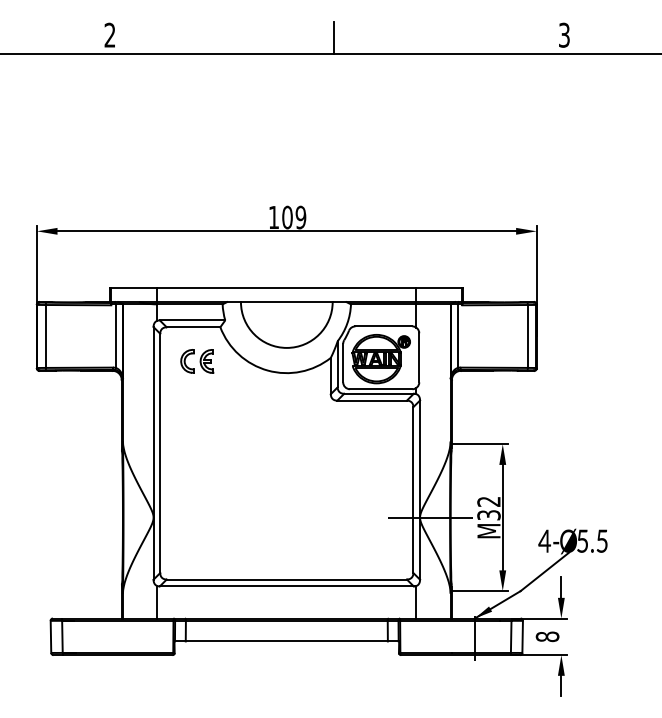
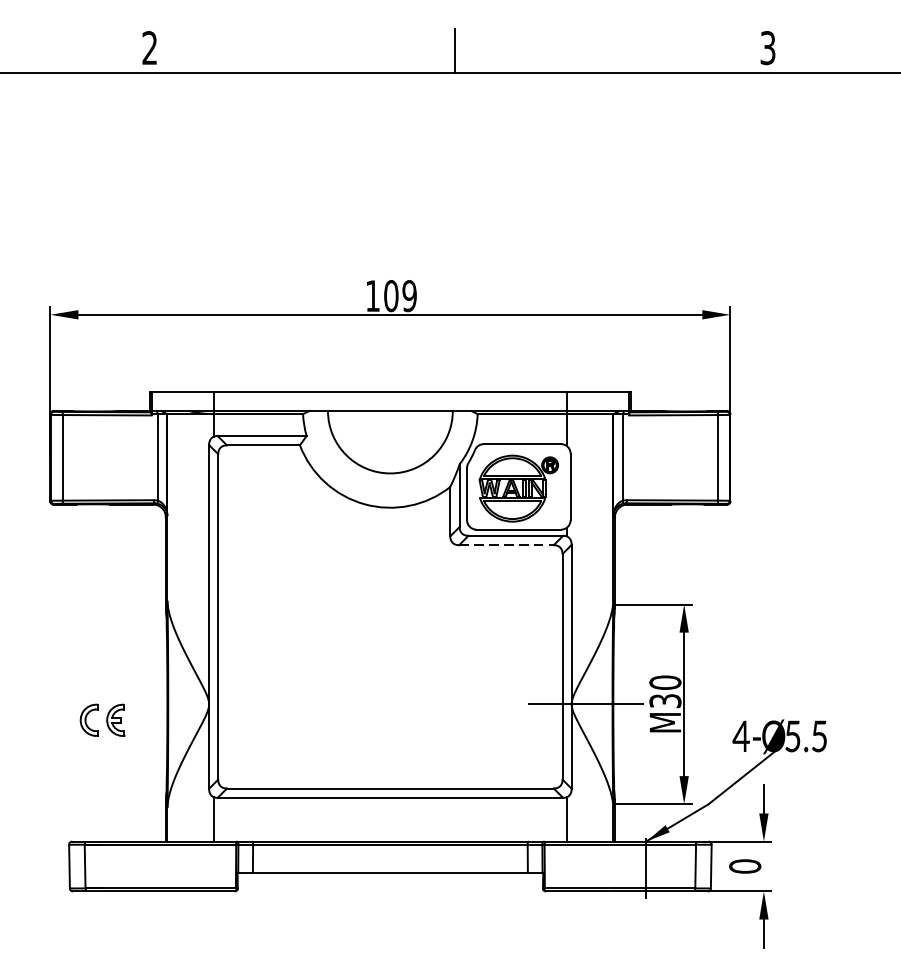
part: (197, 361) -> (102, 720), moved
line: (372, 400) -> (506, 544), solid -> dashed
text: (488, 501) -> (664, 682), M32 -> M30
text: (547, 636) -> (745, 866), 8 -> 0

